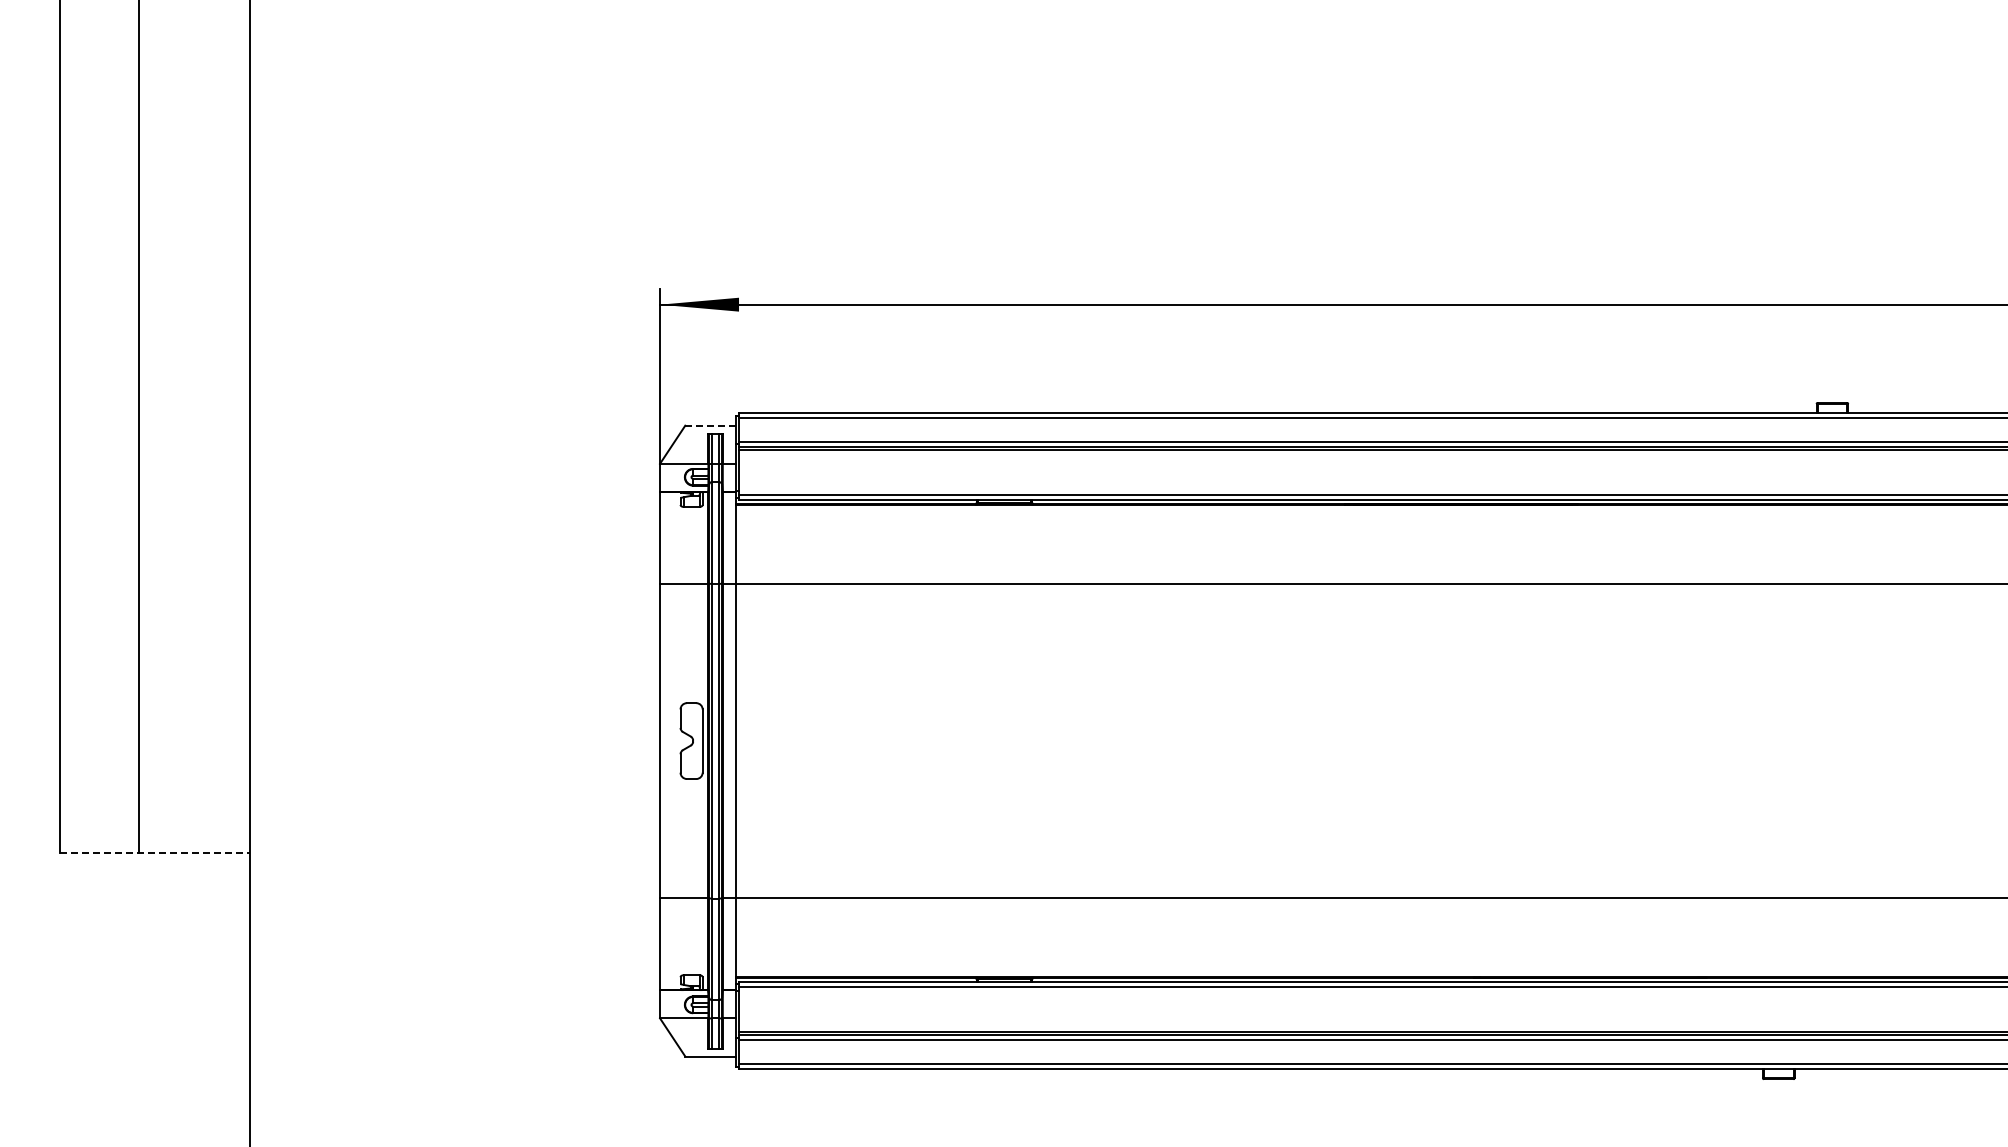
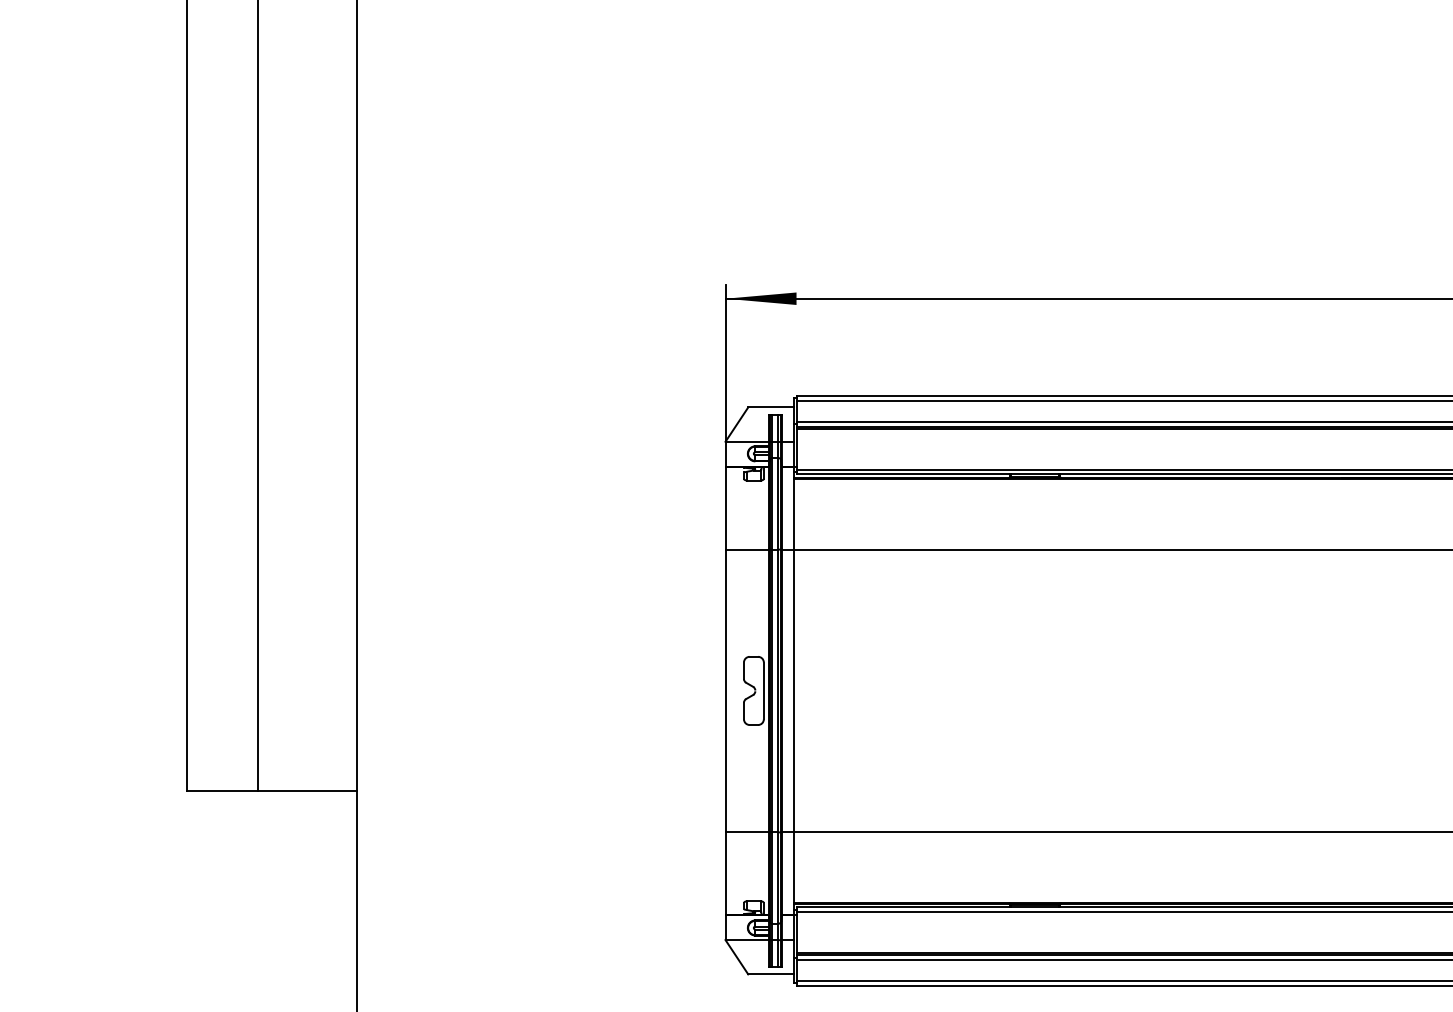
line: (711, 425) -> (771, 407), dashed -> solid
line: (155, 852) -> (272, 791), dashed -> solid

